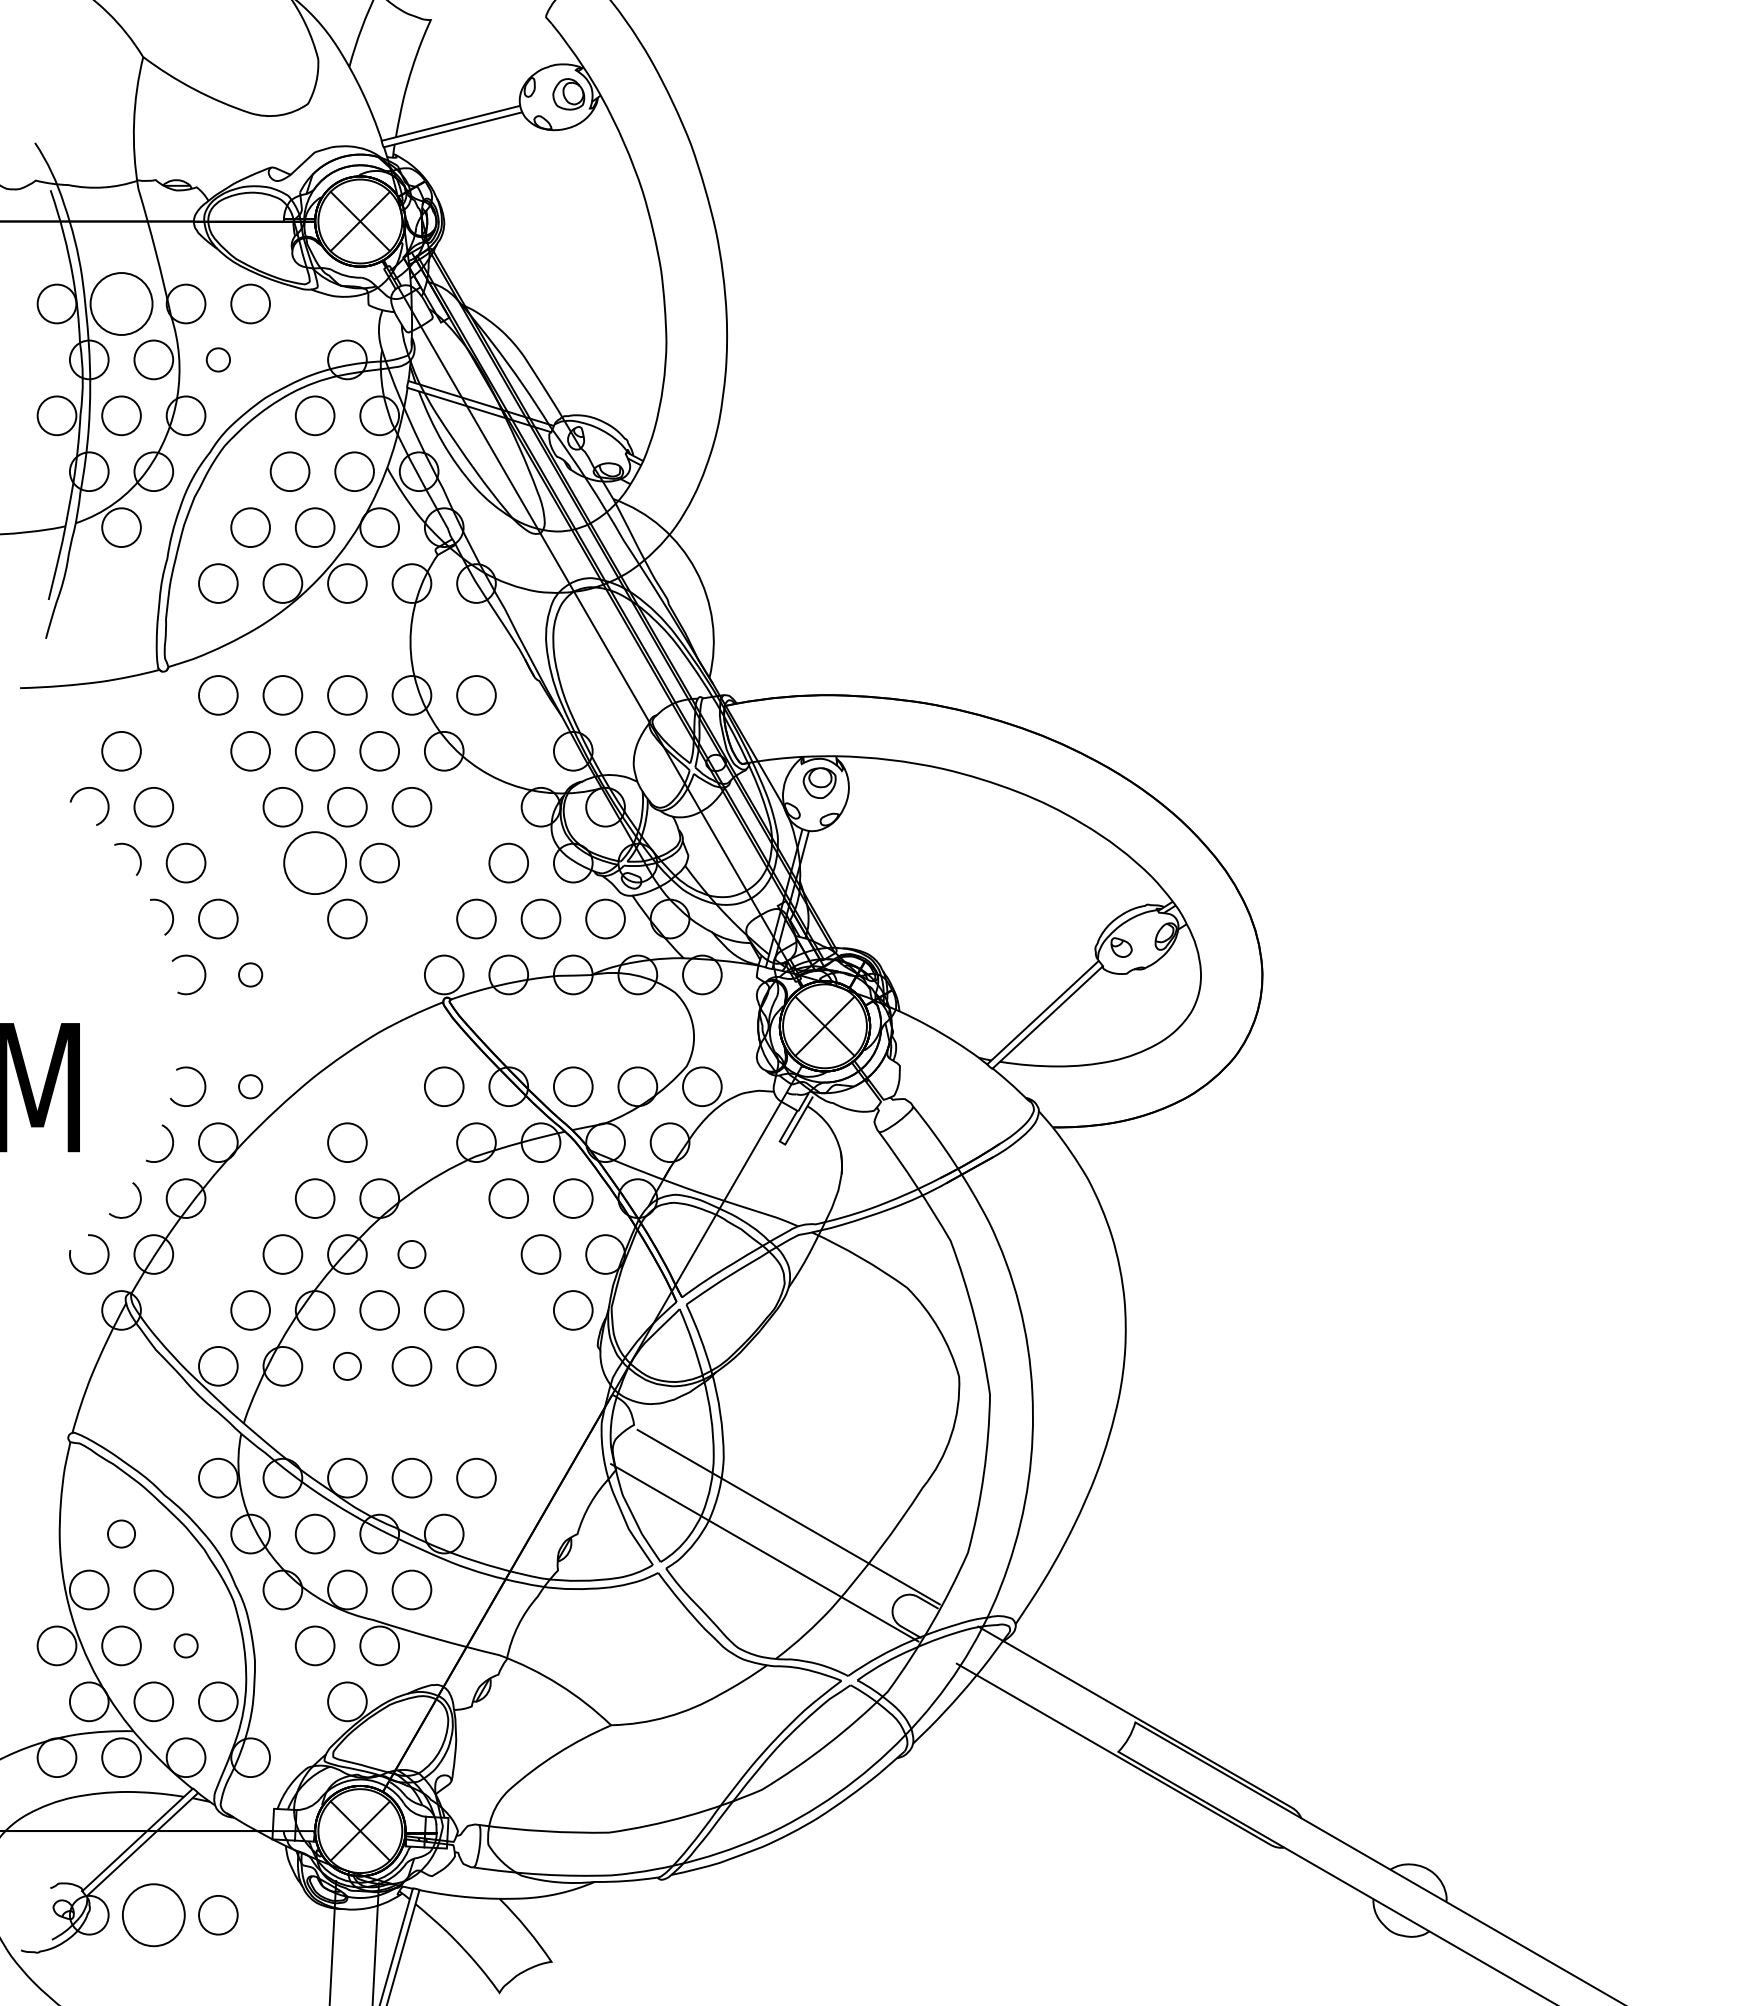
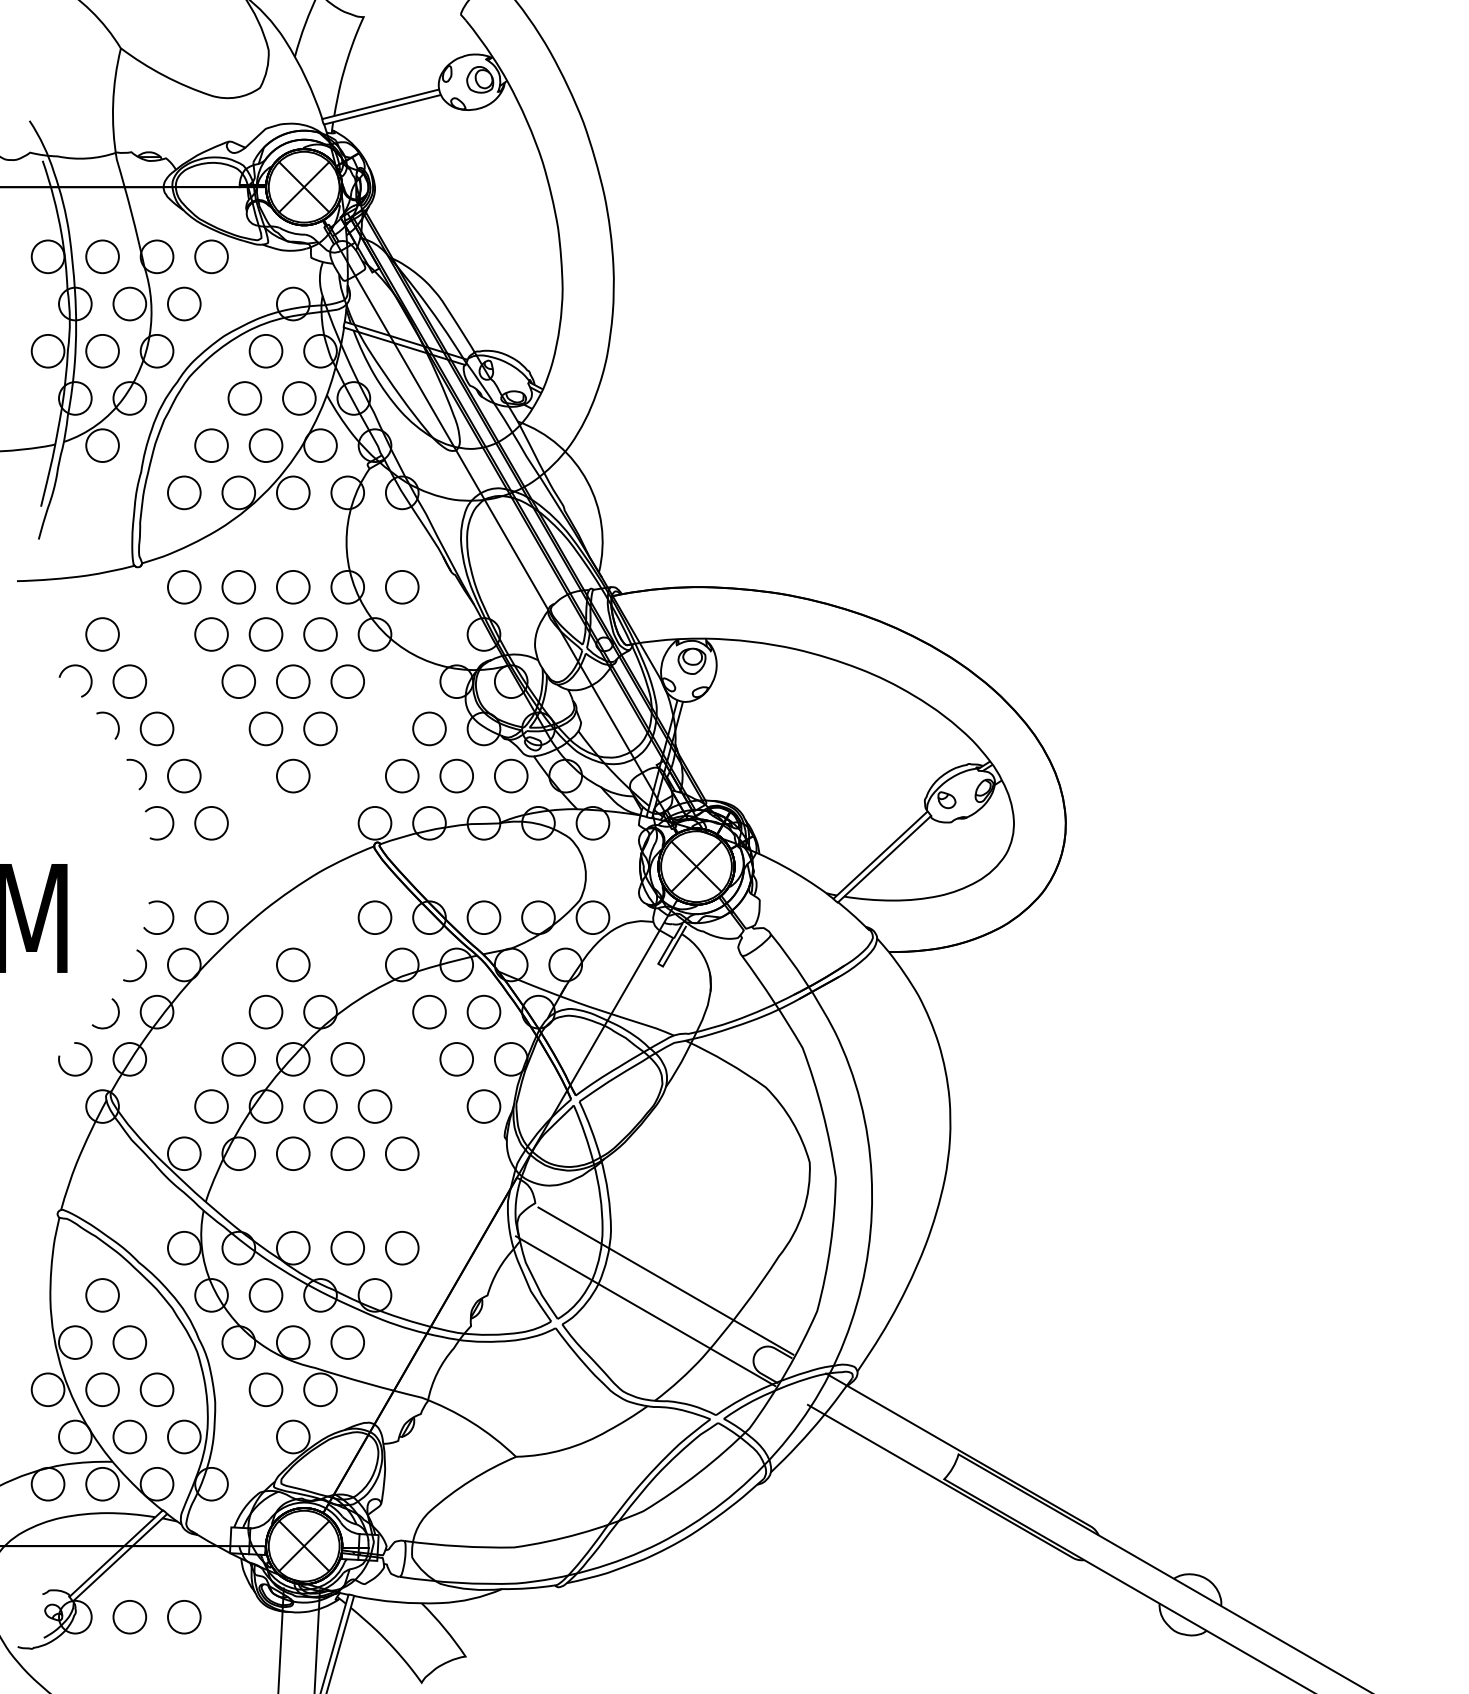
circle: (121, 303) -> (102, 256), size x0.62
circle: (218, 359) -> (184, 303), size x1.67
circle: (314, 862) -> (265, 728), size x0.62
circle: (250, 974) -> (211, 822), size x1.67
circle: (250, 1086) -> (211, 917), size x1.67
circle: (411, 1254) -> (347, 1059), size x1.43
circle: (347, 1366) -> (293, 1153), size x1.43
circle: (121, 1533) -> (102, 1294), size x1.43
circle: (185, 1645) -> (156, 1389), size x1.67
circle: (153, 1914) -> (129, 1616), size x0.62

